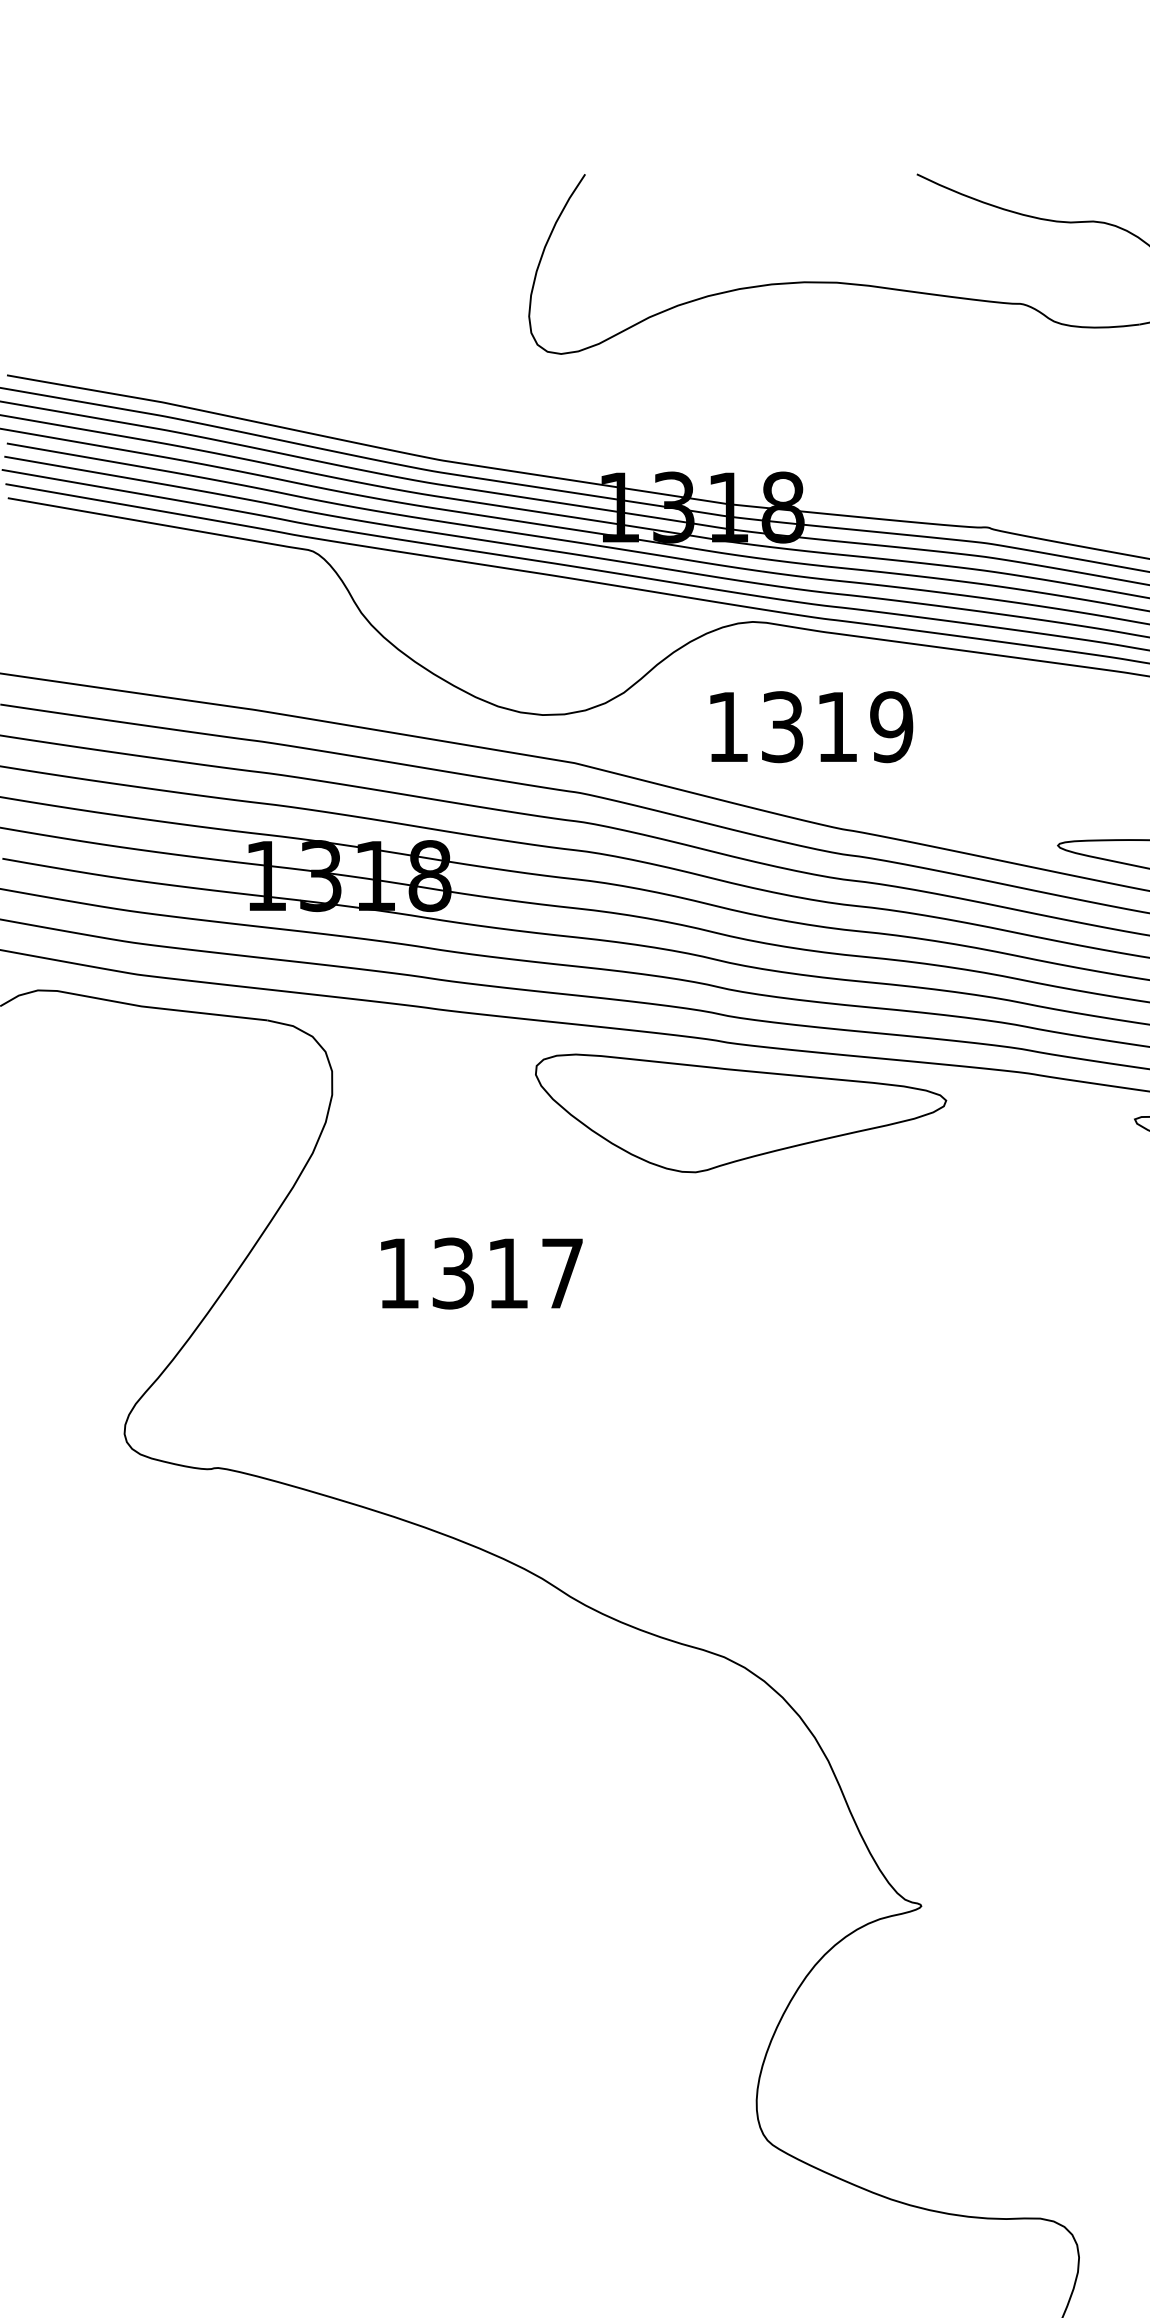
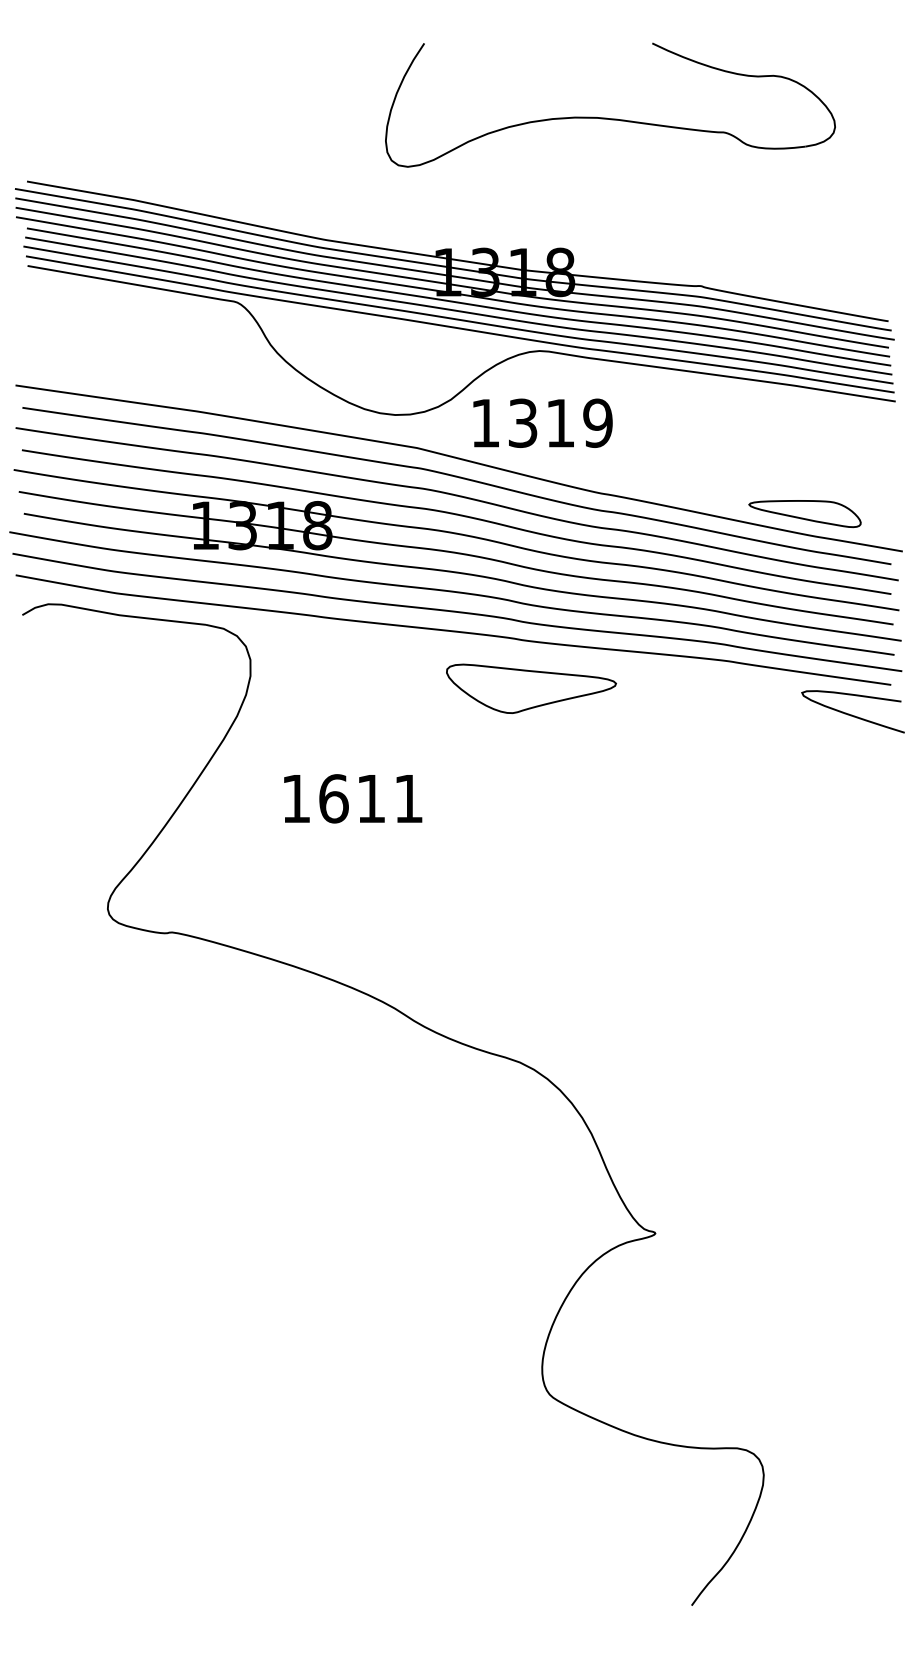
text: (810, 725) -> (542, 422), moved
part: (741, 1113) -> (531, 688), size x0.6
text: (506, 1273) -> (370, 798), 1317 -> 1611

